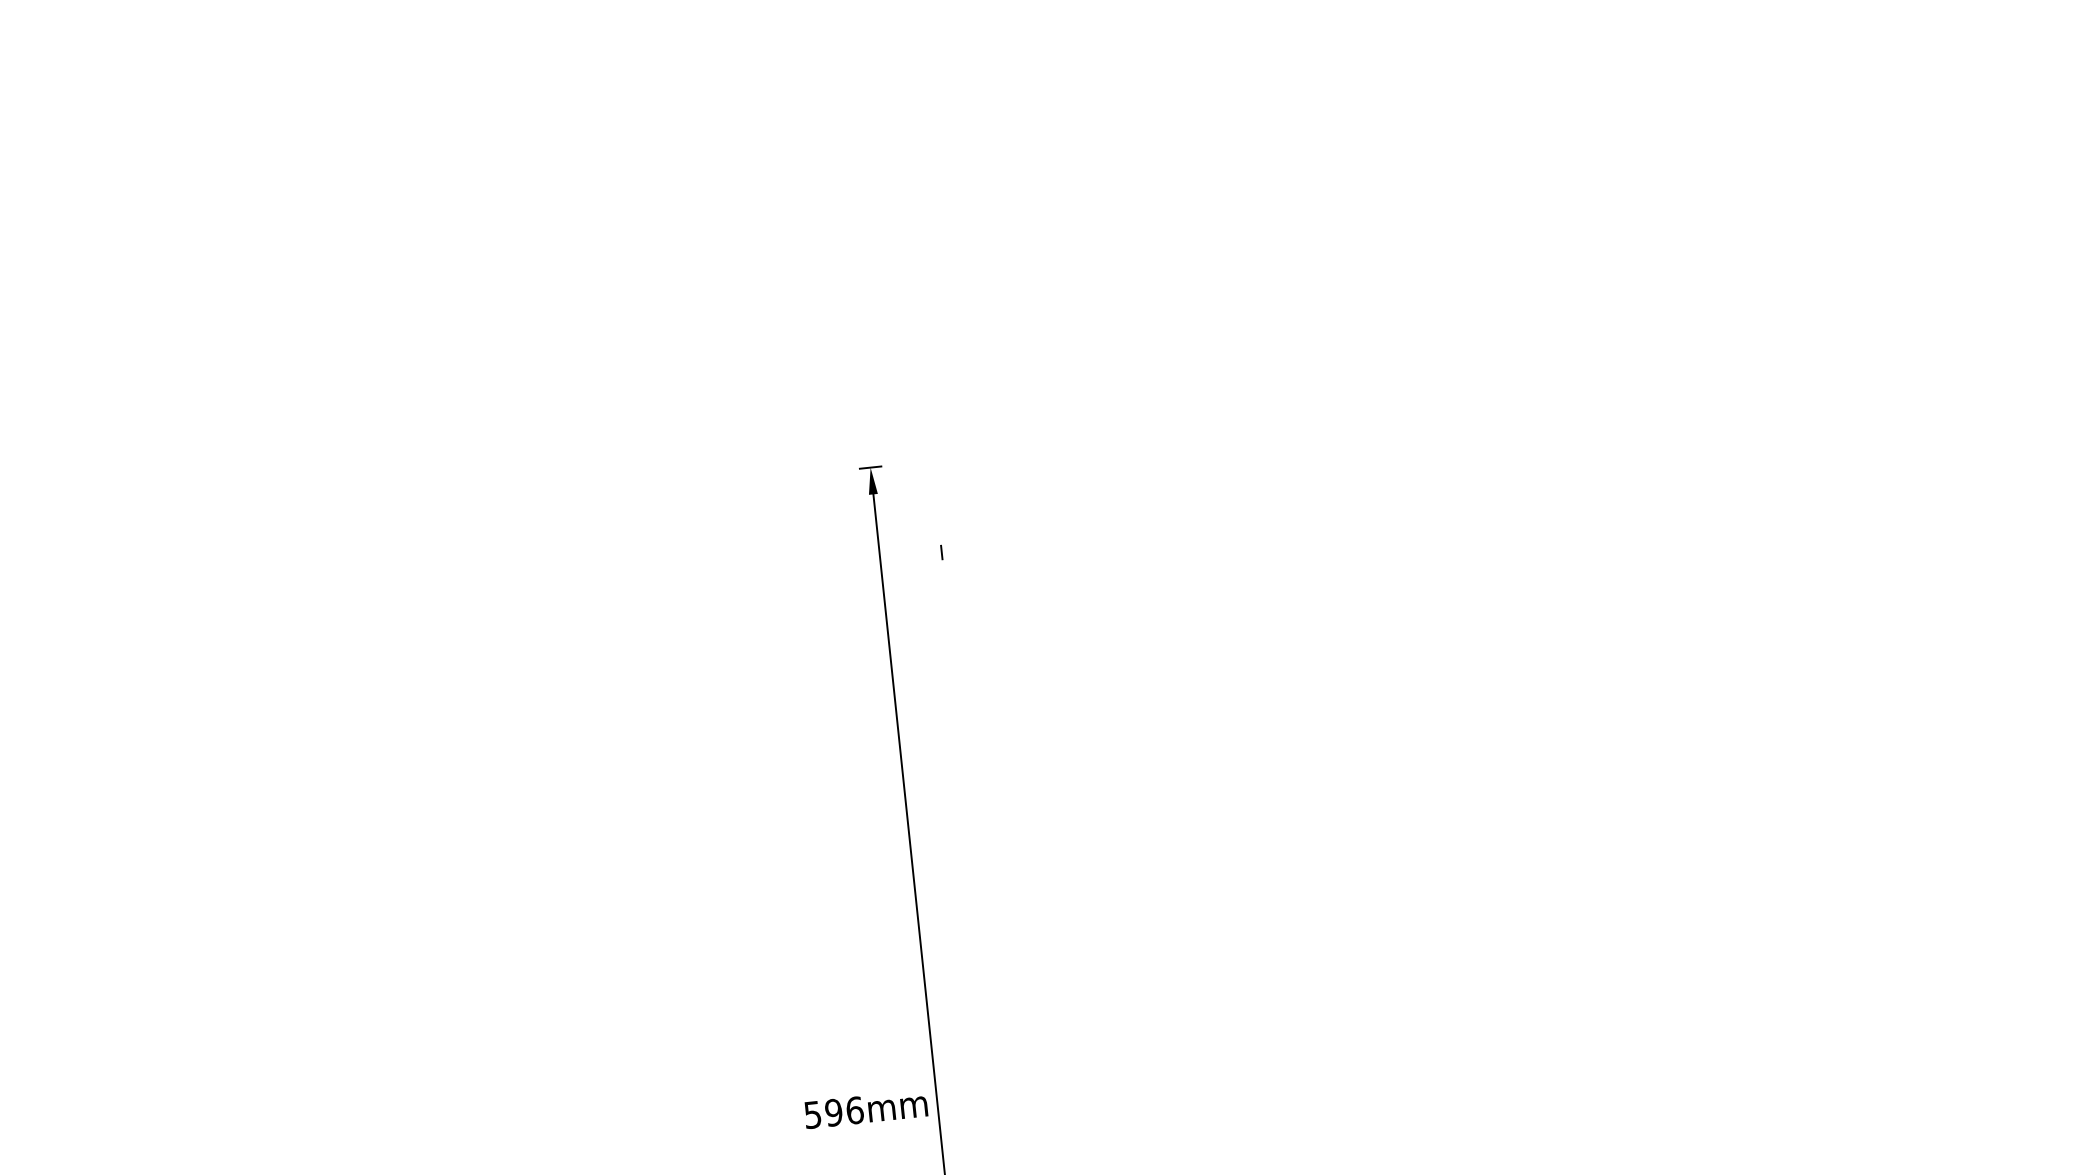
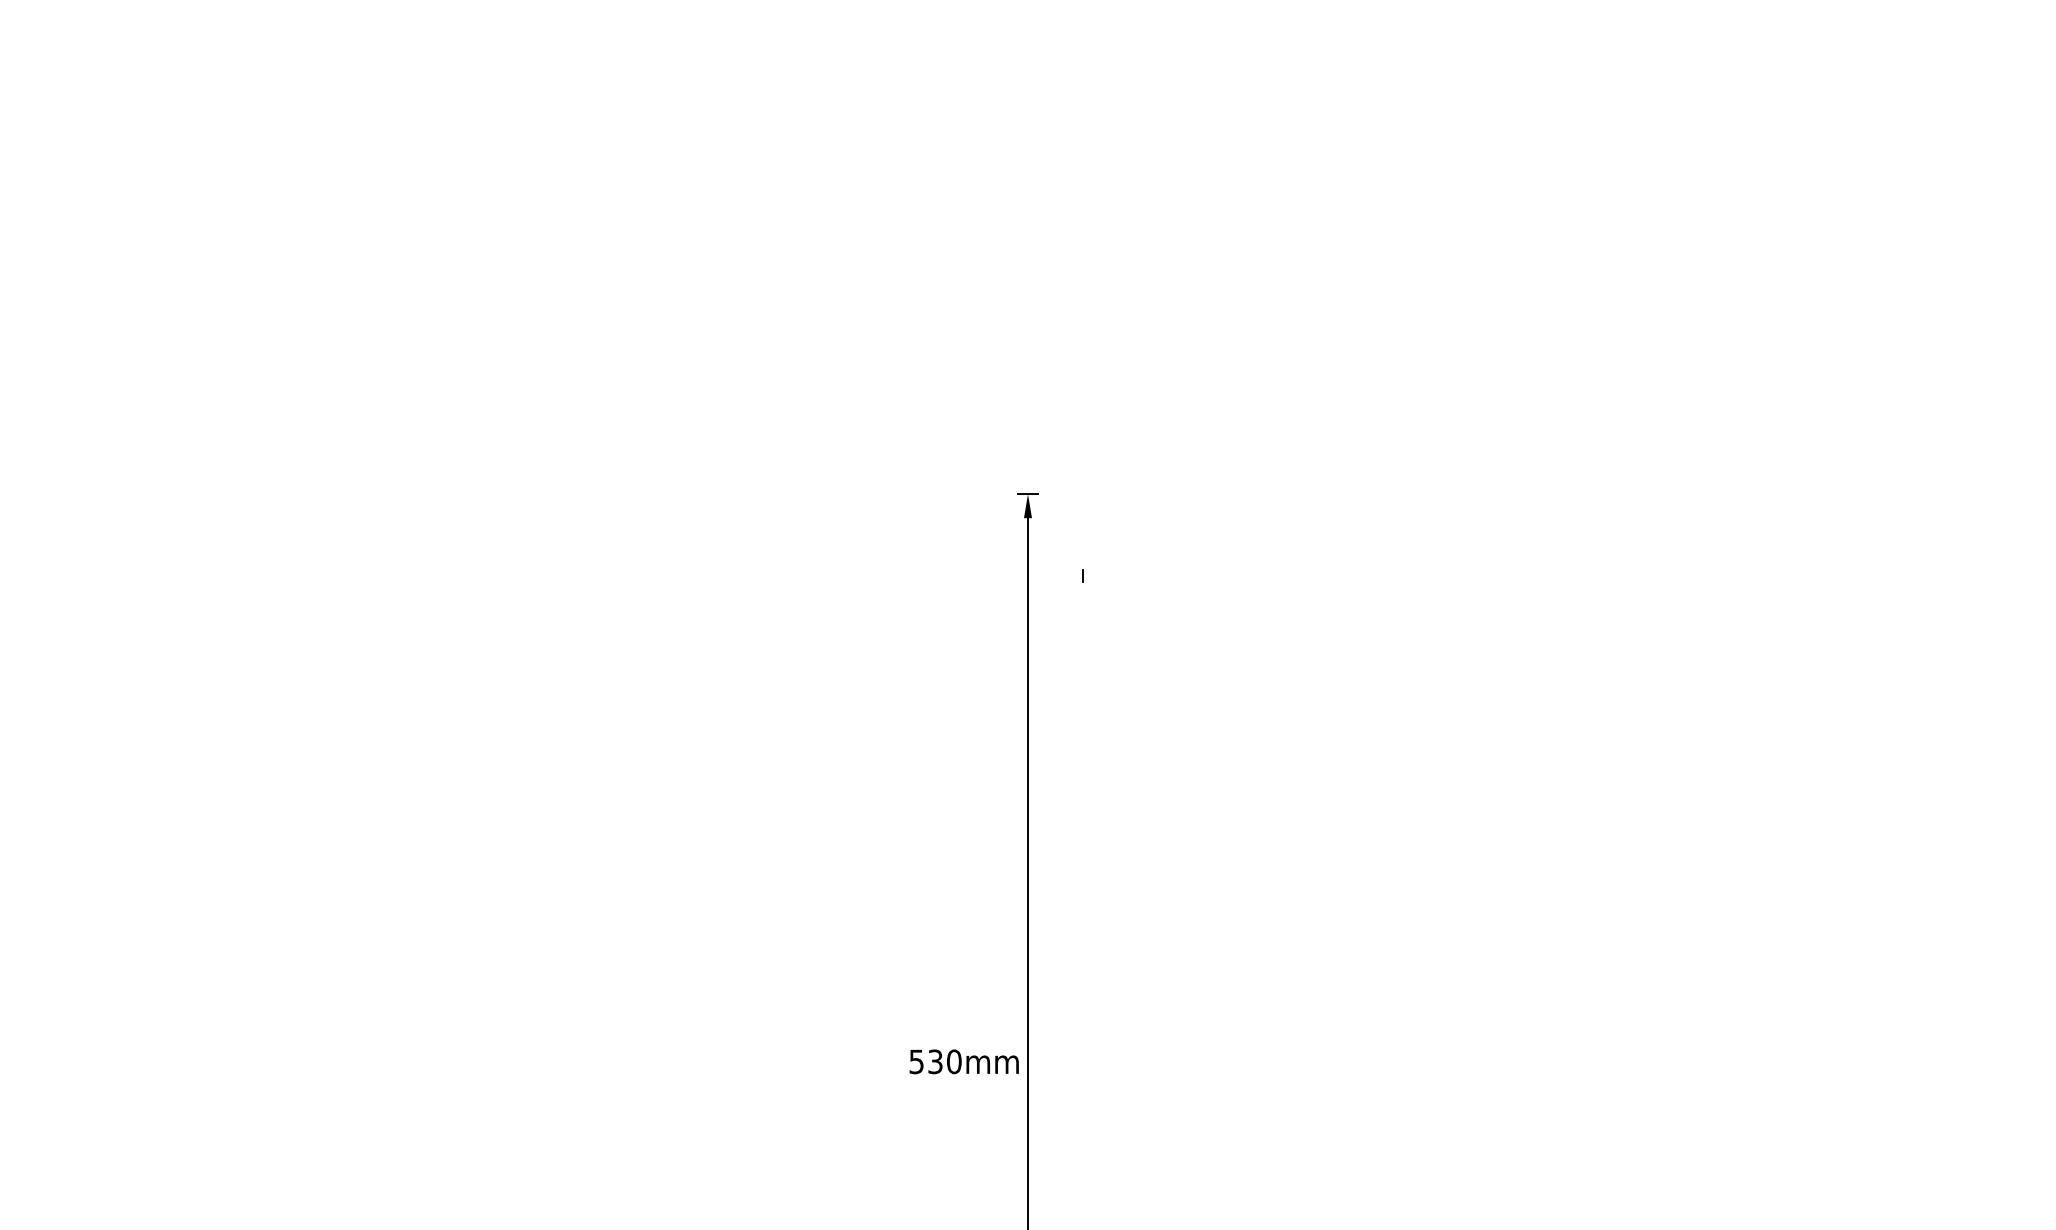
text: (843, 1111) -> (944, 1061), 596mm -> 530mm

